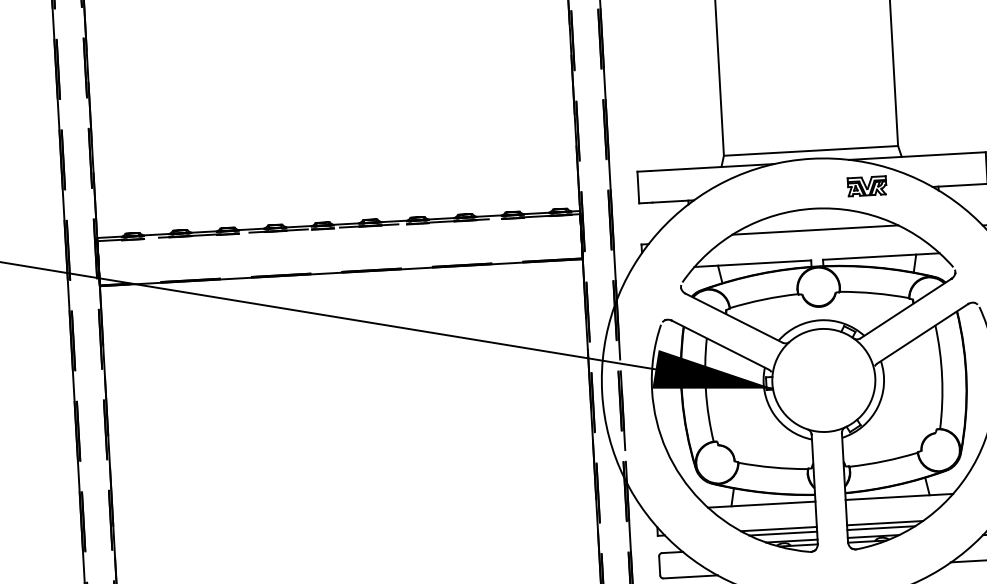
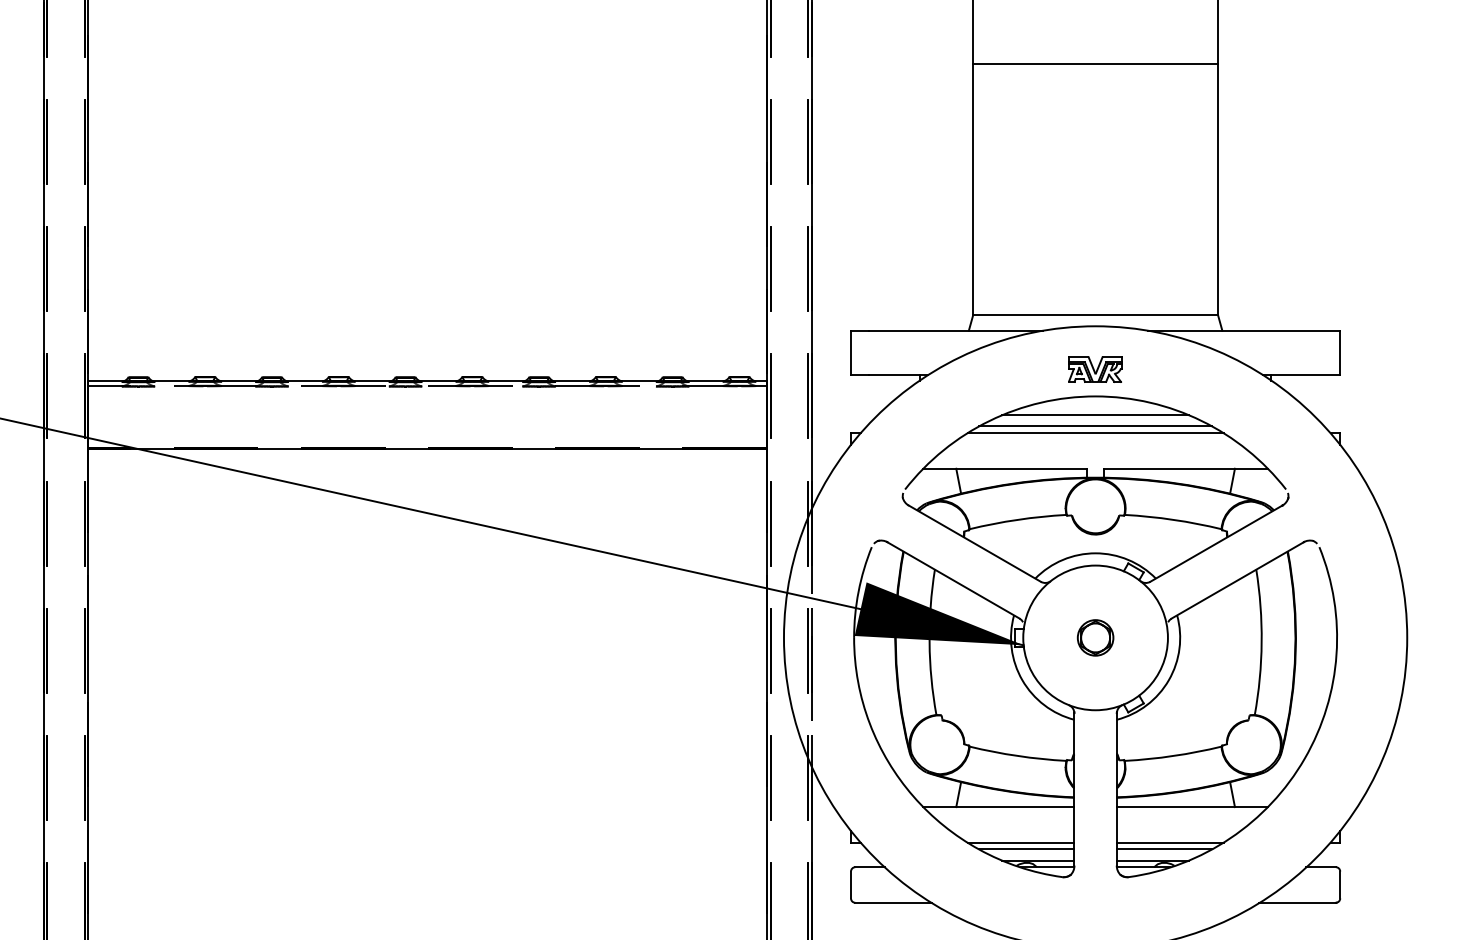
part: (867, 186) -> (1095, 369), moved
line: (814, 222) -> (1095, 415), added
line: (815, 235) -> (1095, 433), added
part: (823, 380) -> (1095, 637), added

